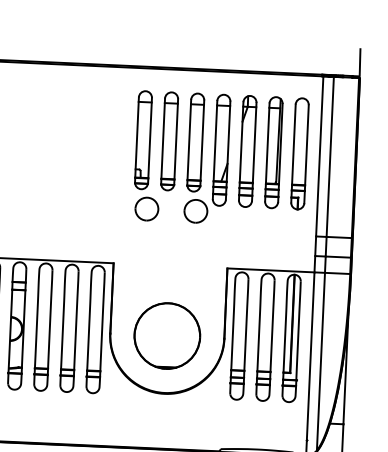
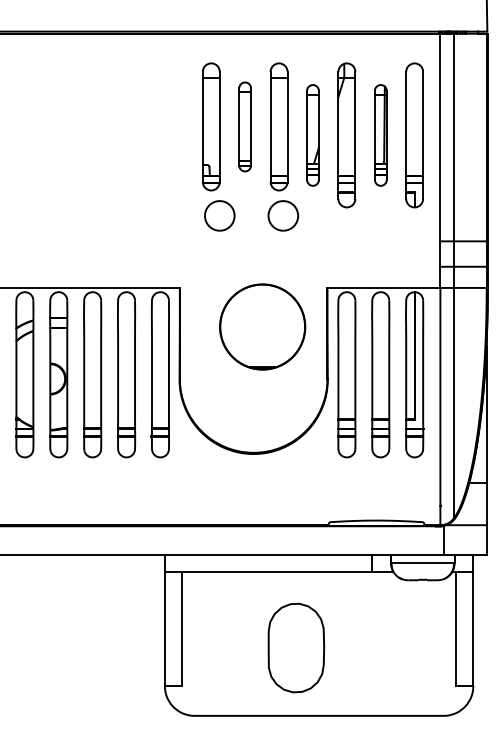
part: (169, 141) -> (244, 126), size x0.7
part: (221, 150) -> (312, 135), size x0.7
part: (273, 152) -> (380, 135), size x0.7
part: (167, 335) -> (262, 326), moved

